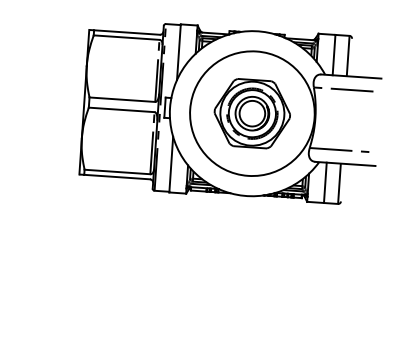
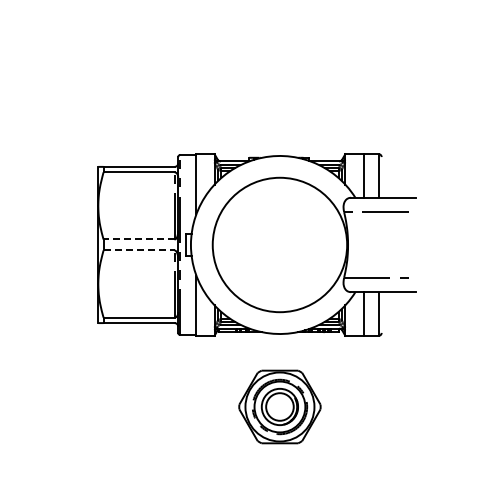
line: (122, 99) -> (139, 239), solid -> dashed
line: (122, 109) -> (139, 250), solid -> dashed
part: (252, 113) -> (279, 406), moved

